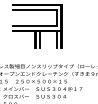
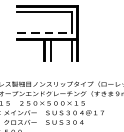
line: (34, 26) -> (43, 33), solid -> dashed

